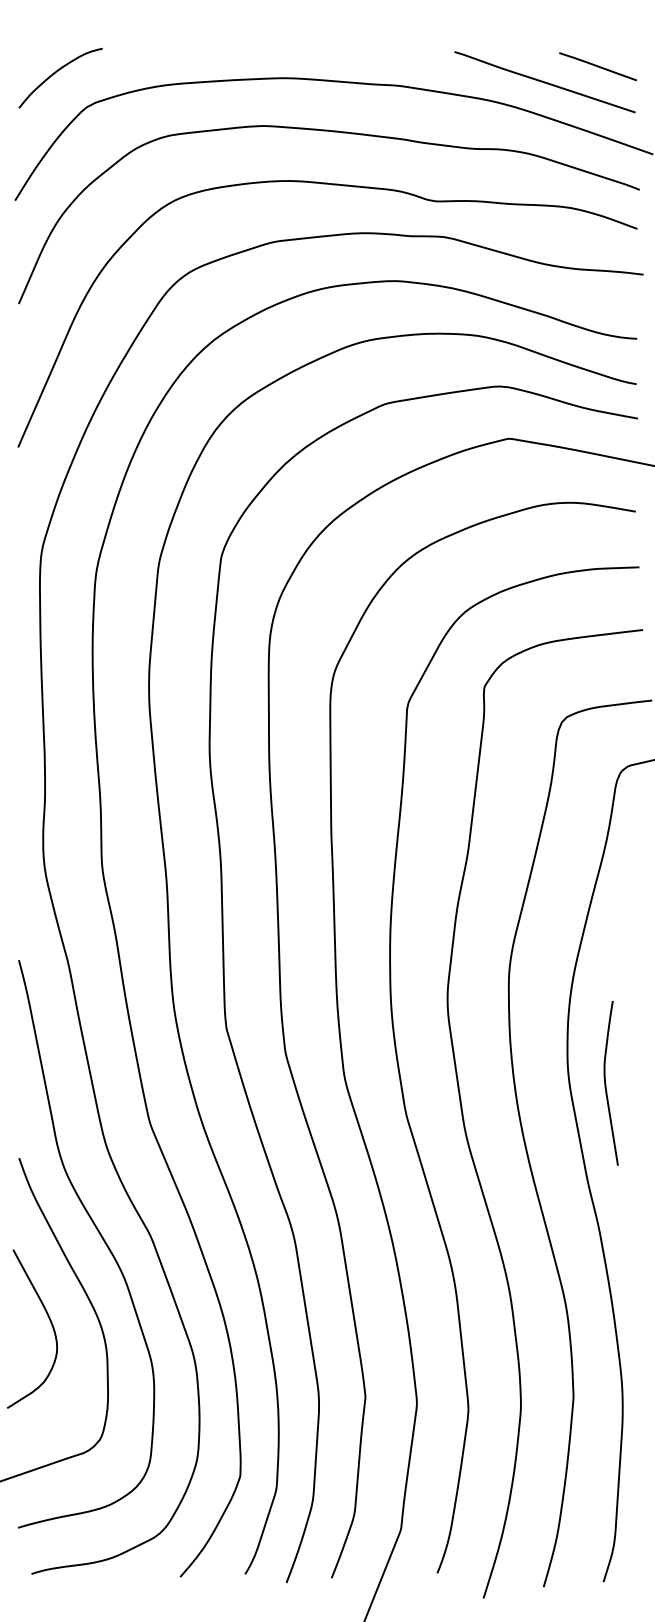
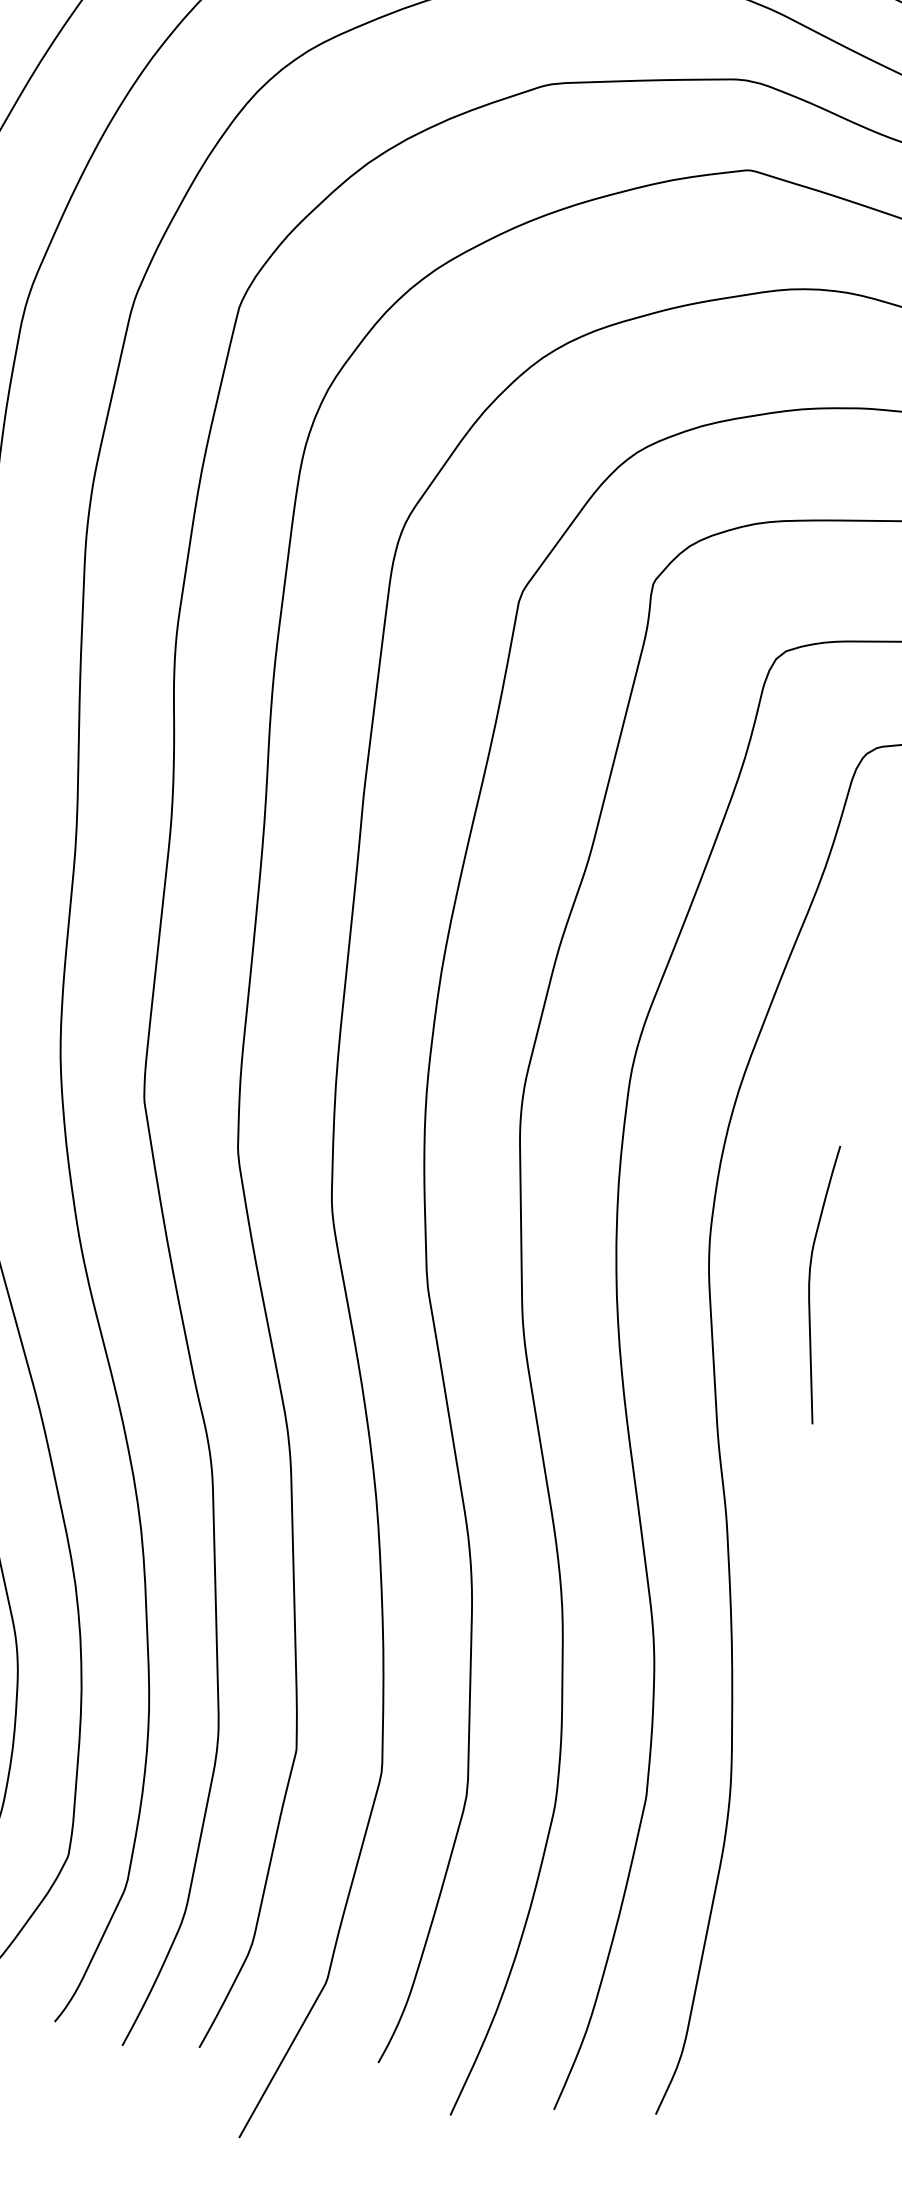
curve: (606, 1083) -> (811, 1283), moved

